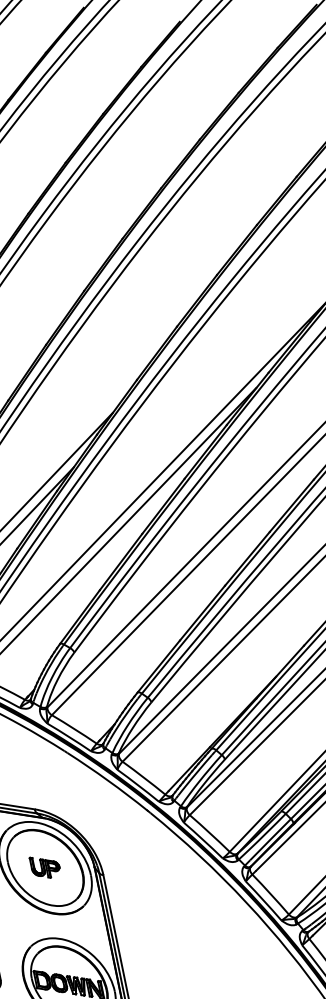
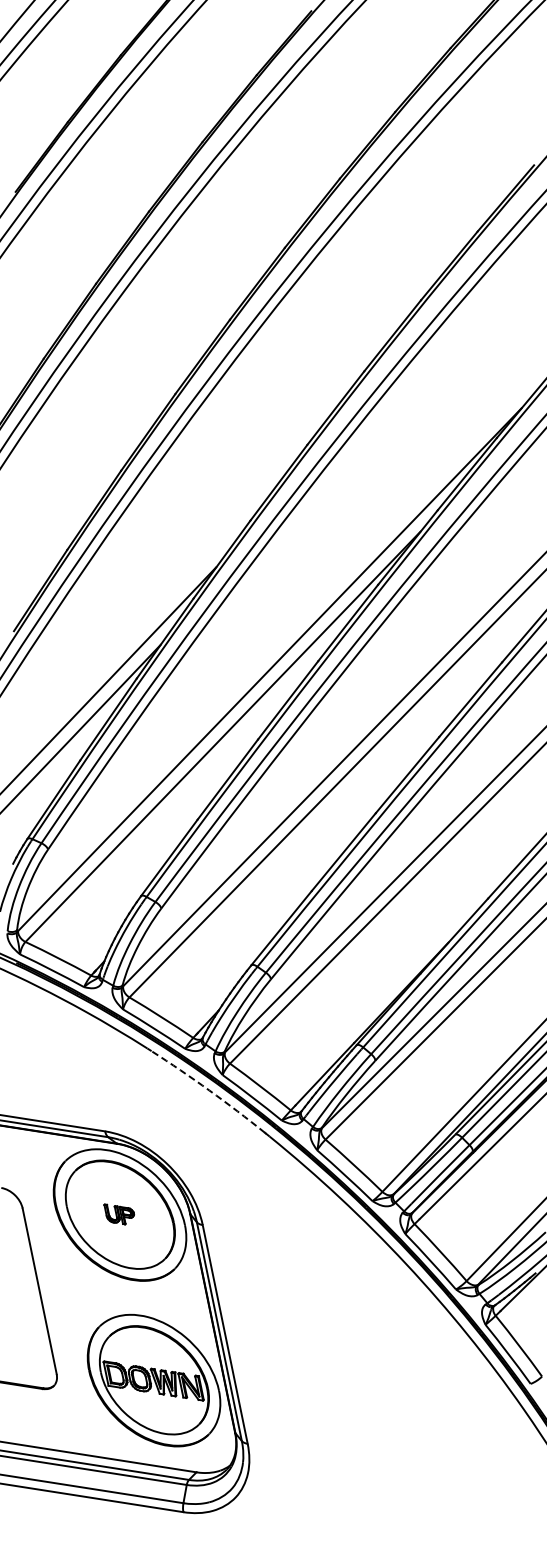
arc: (108, 780) -> (209, 1090), solid -> dashed
part: (44, 867) -> (119, 1214), size x0.7

